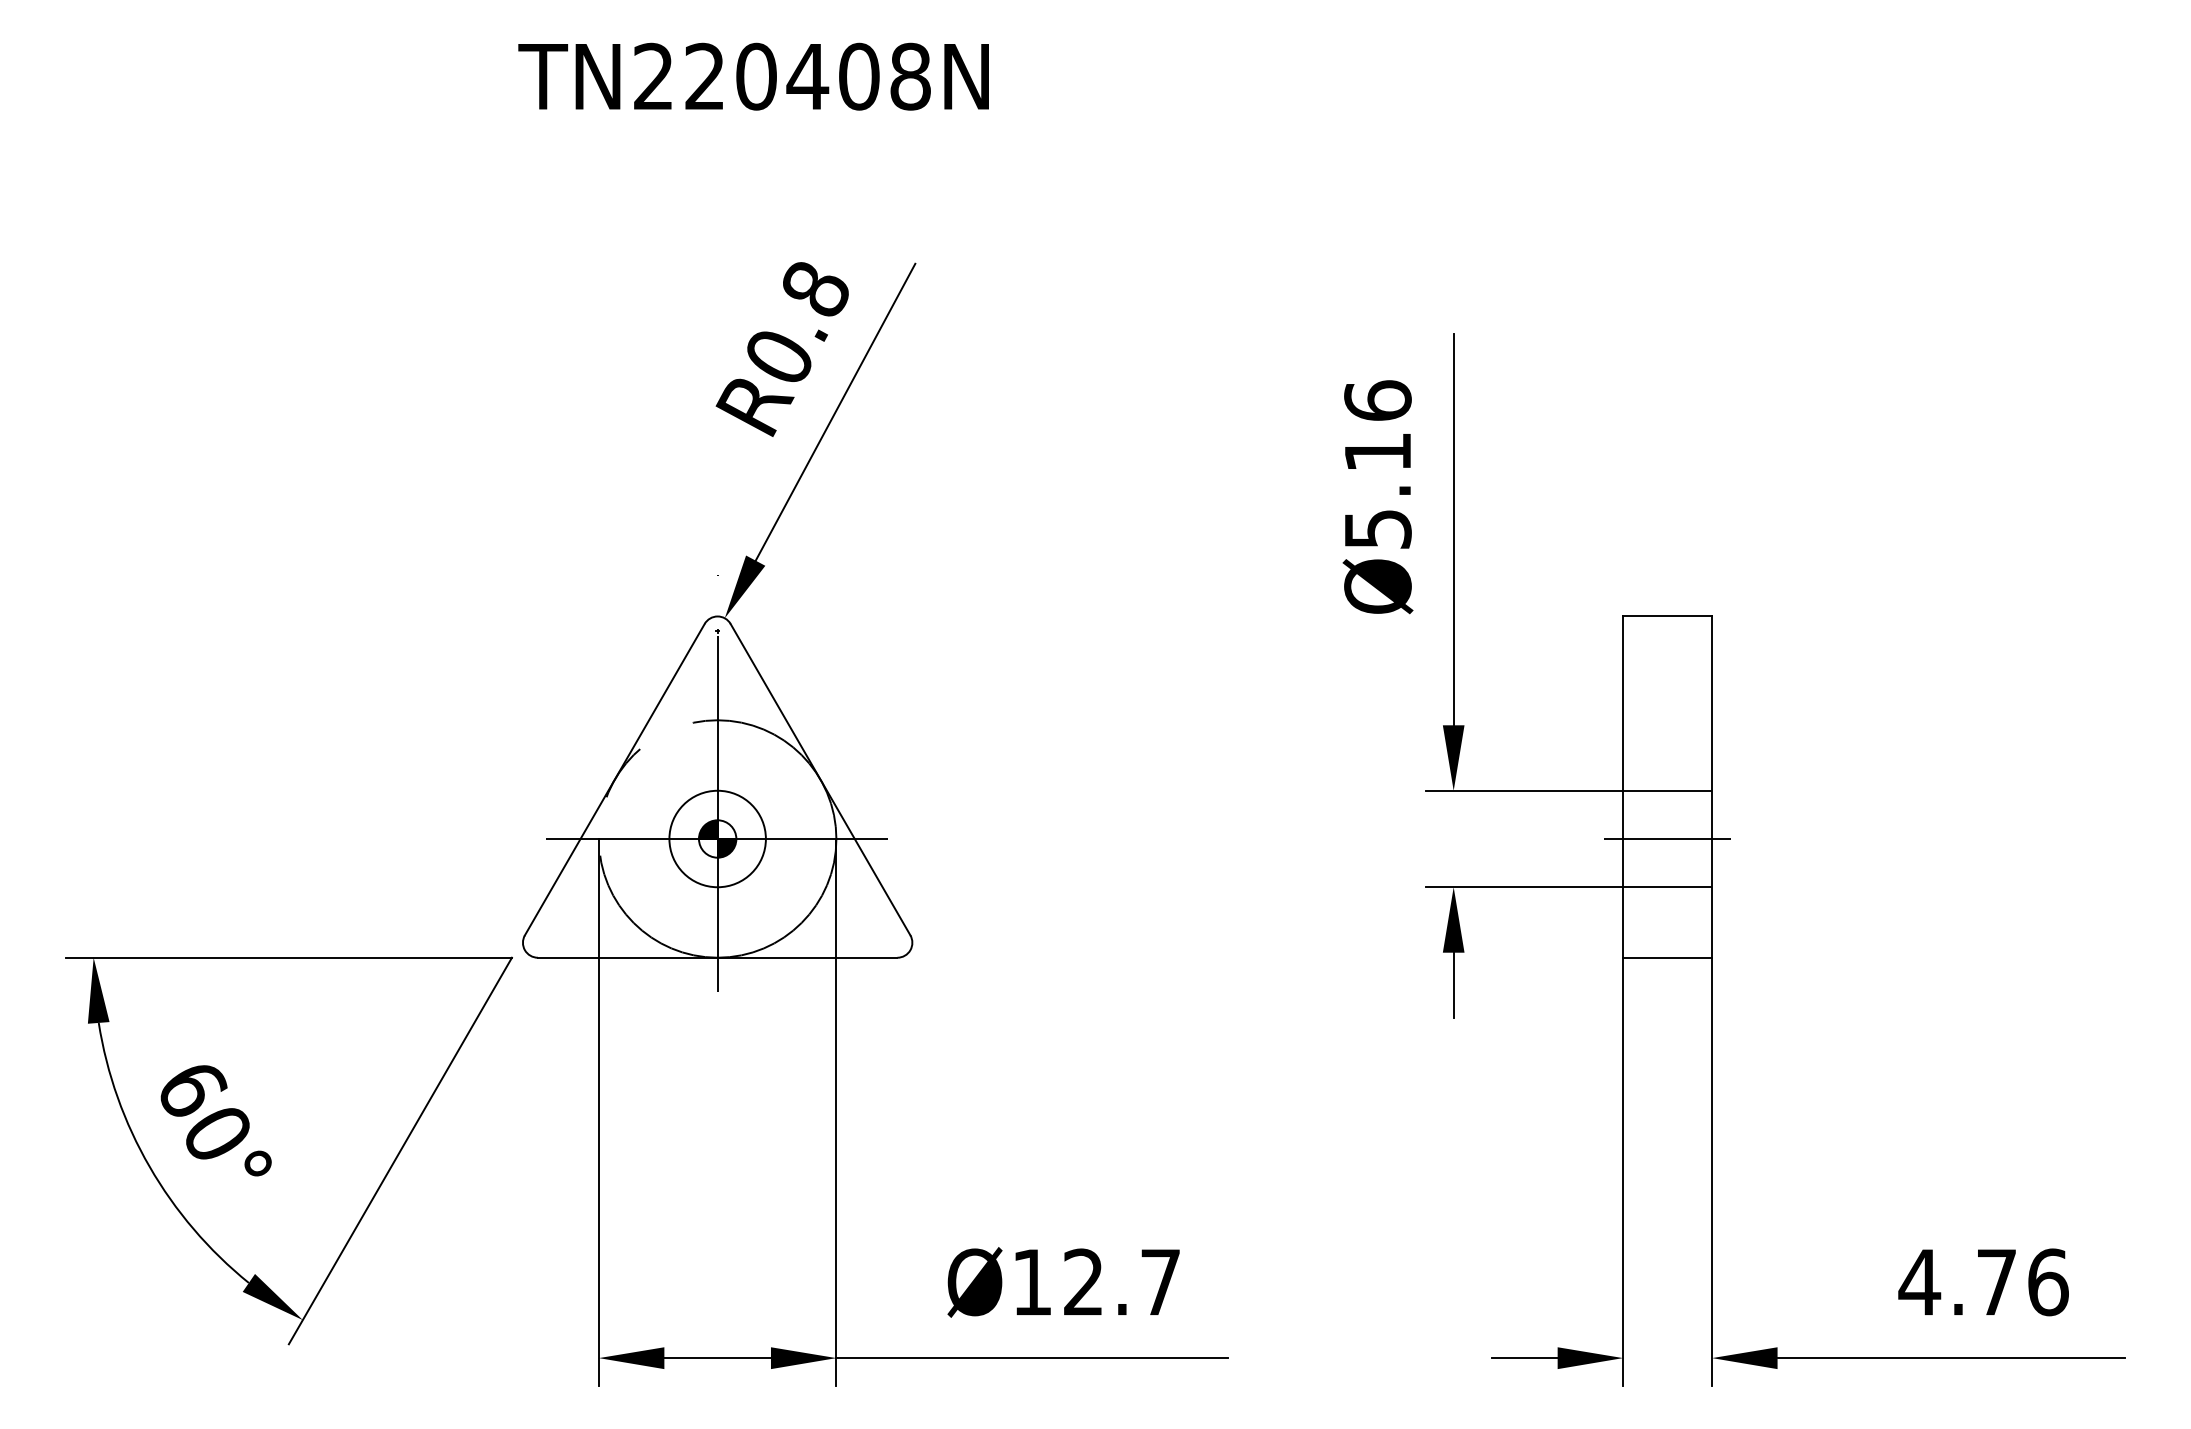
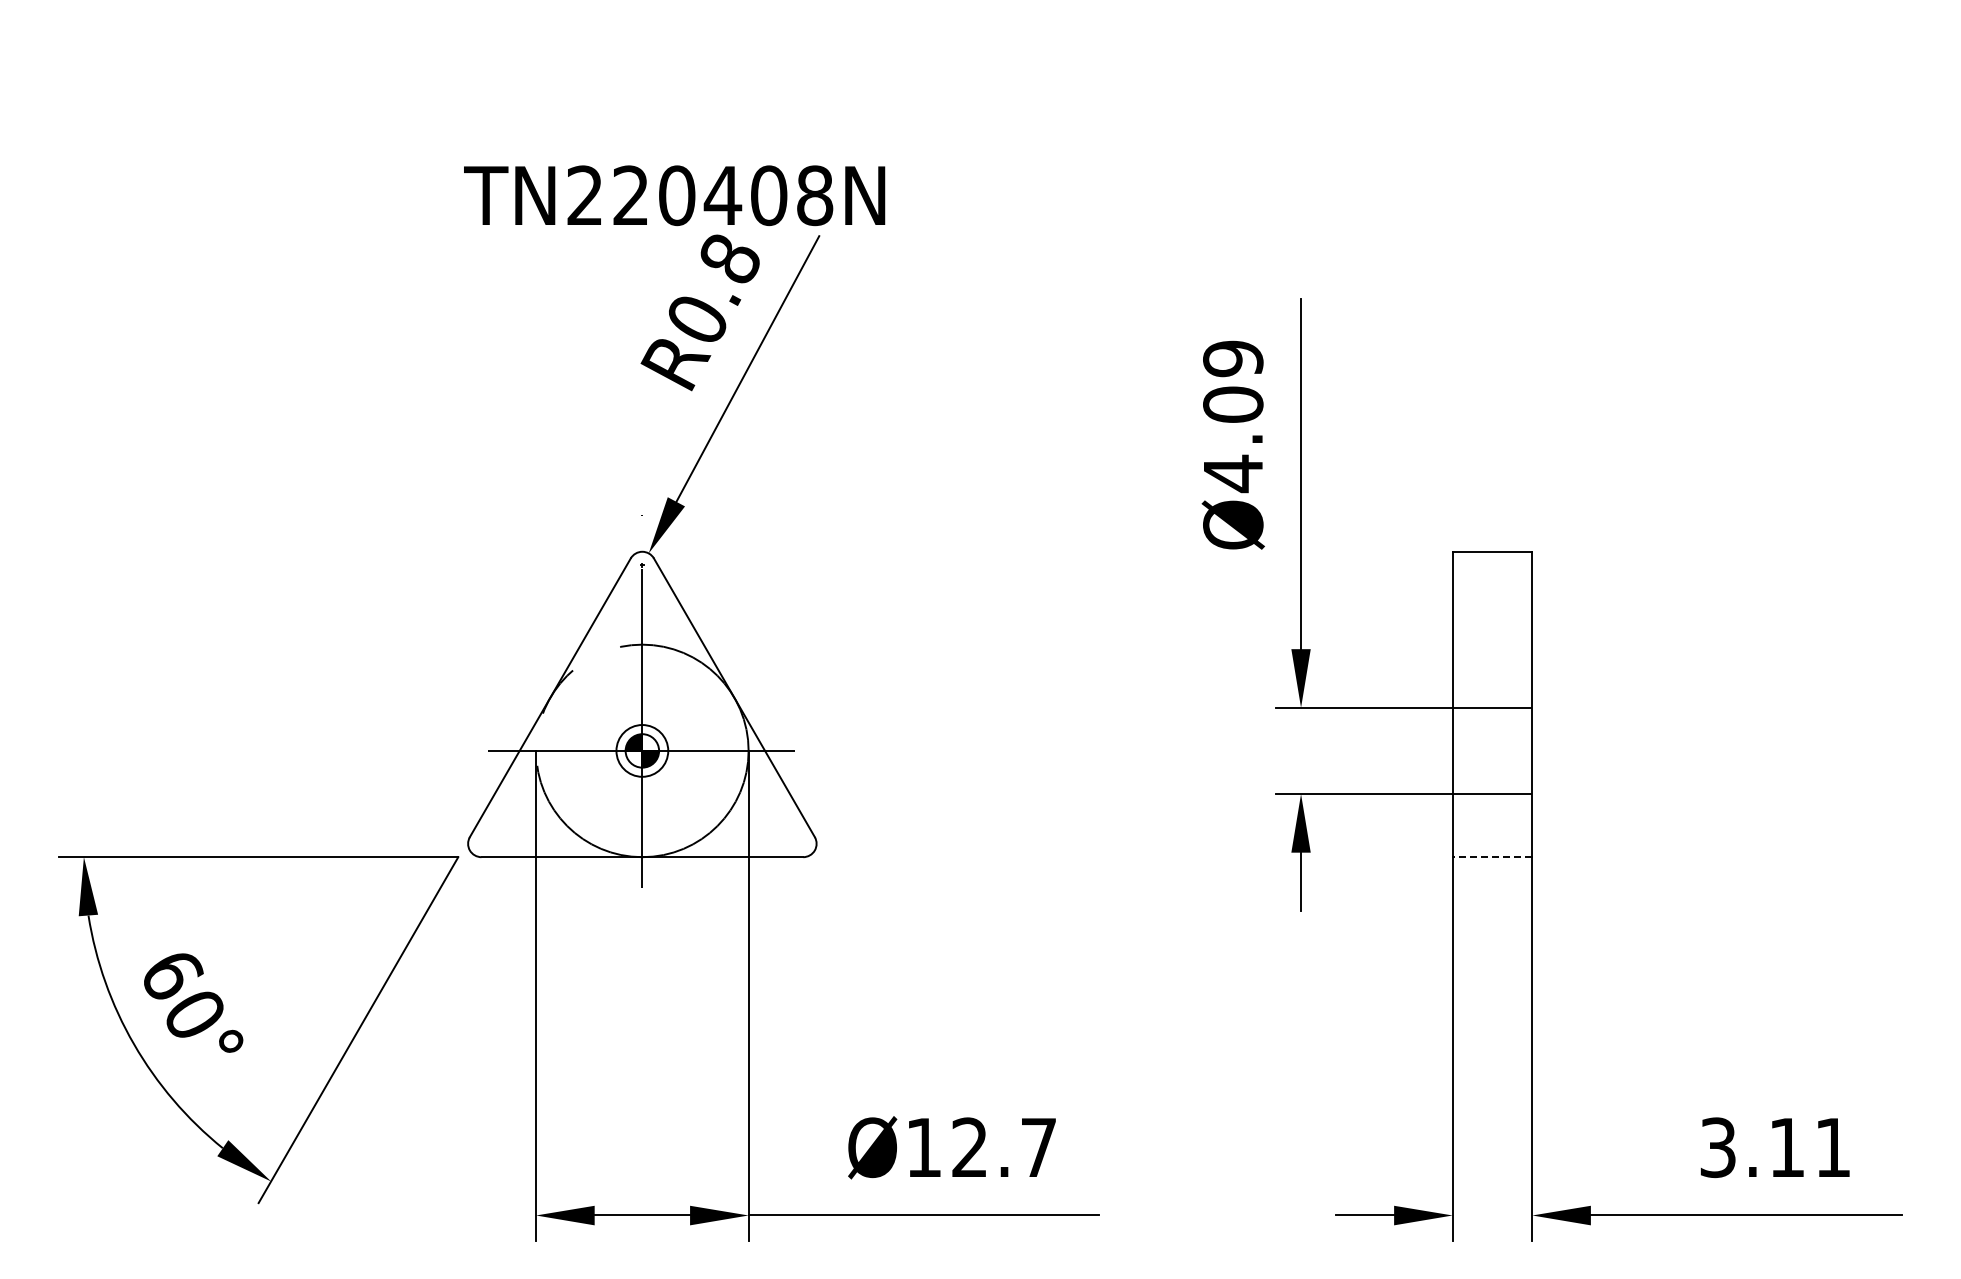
text: (753, 76) -> (674, 195), moved
text: (1378, 465) -> (1233, 416), Ø5.16 -> Ø4.09
circle: (717, 838) -> (642, 750), size x0.6
line: (1667, 838) -> (1492, 750), removed
line: (1667, 958) -> (1492, 857), solid -> dashed
text: (1983, 1282) -> (1775, 1147), 4.76 -> 3.11

